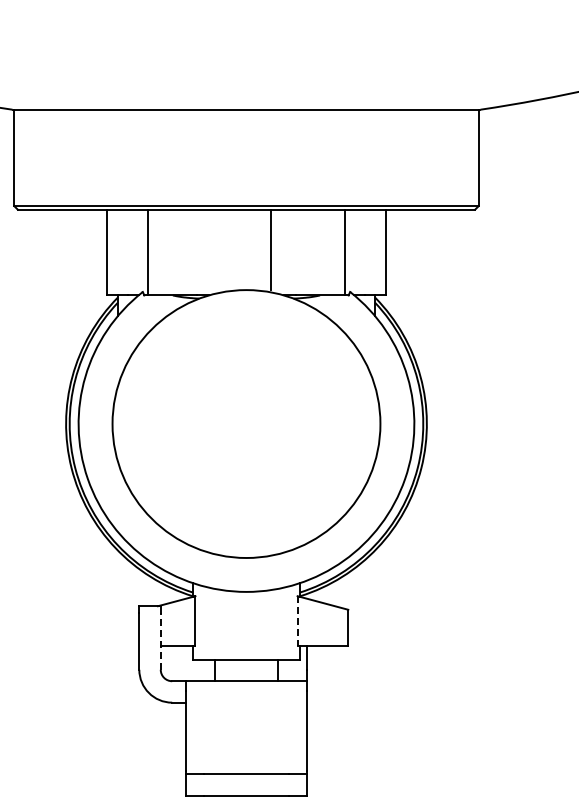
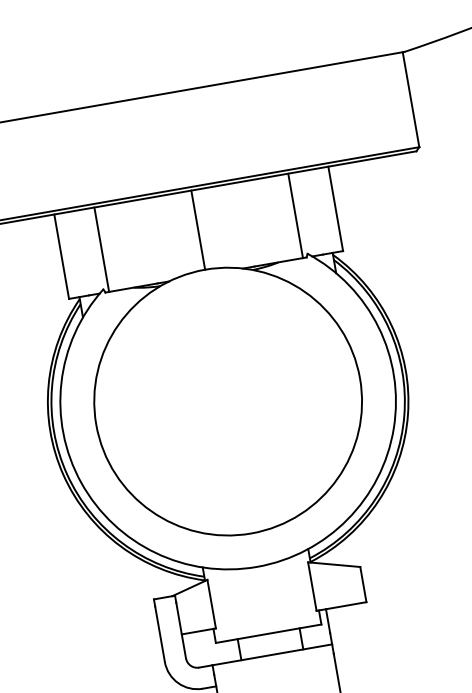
line: (270, 249) -> (198, 229), moved
line: (297, 620) -> (312, 586), dashed -> solid
line: (160, 641) -> (180, 630), dashed -> solid

